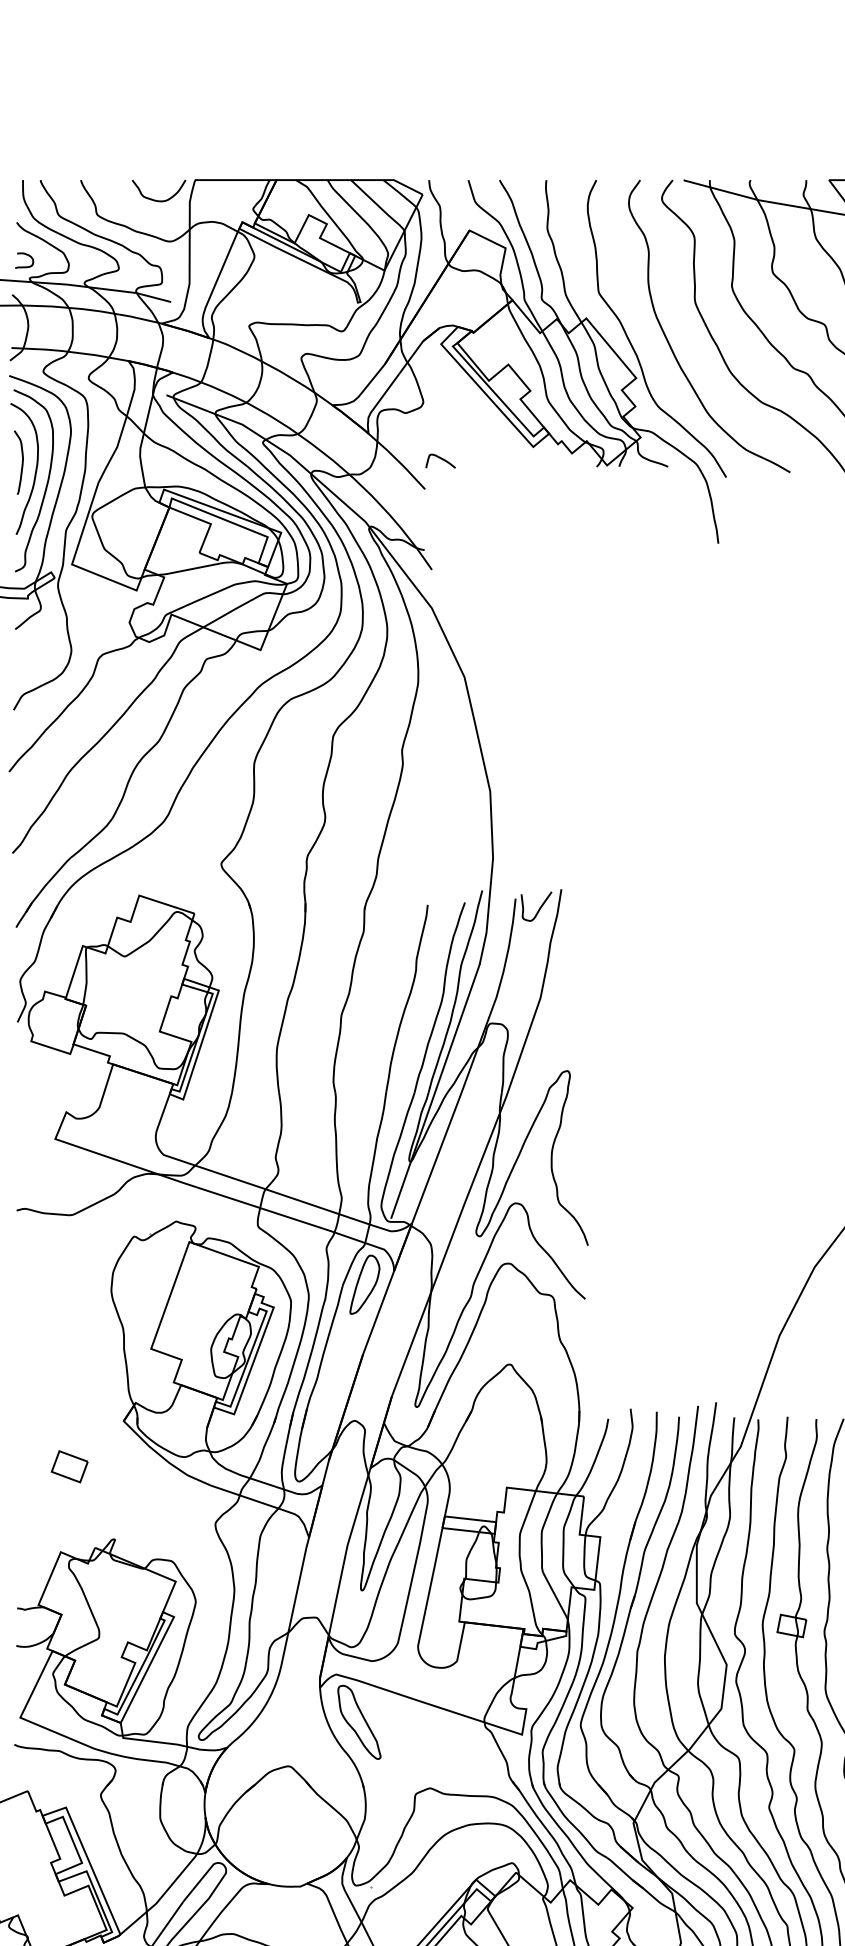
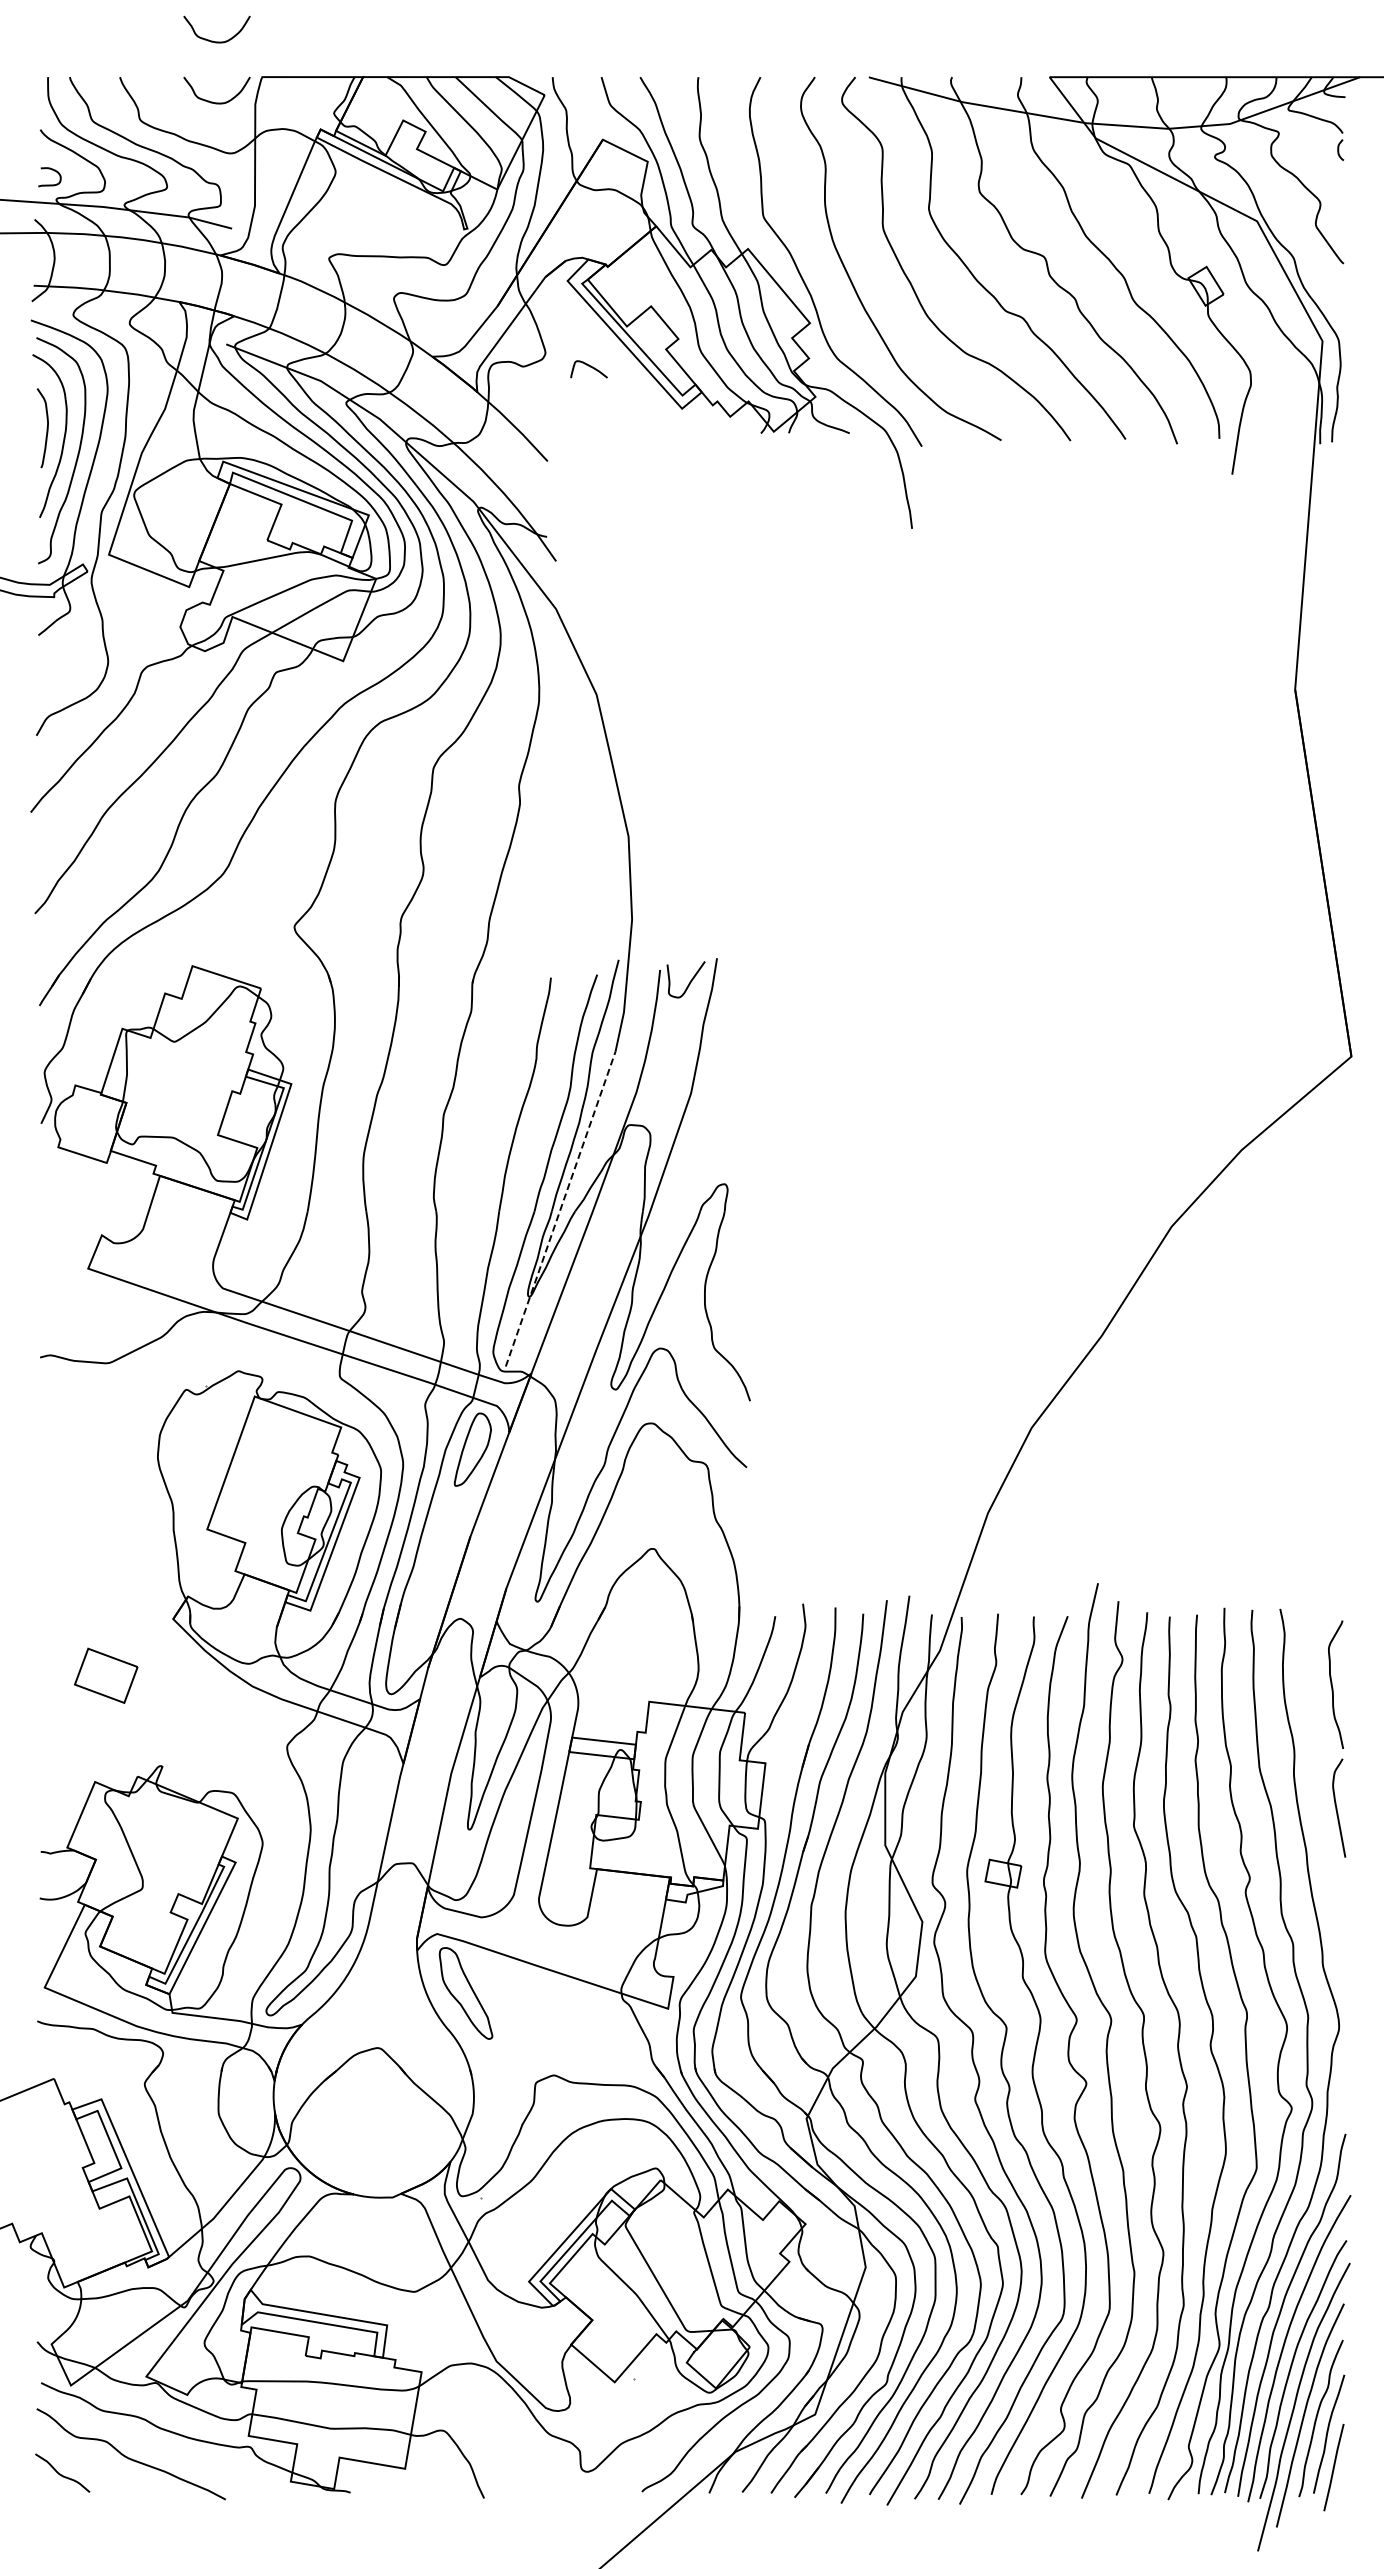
curve: (155, 150) -> (212, 40), added
curve: (441, 459) -> (590, 367), moved
line: (435, 1091) -> (560, 1209), solid -> dashed
part: (69, 1466) -> (105, 1675), size x1.4

